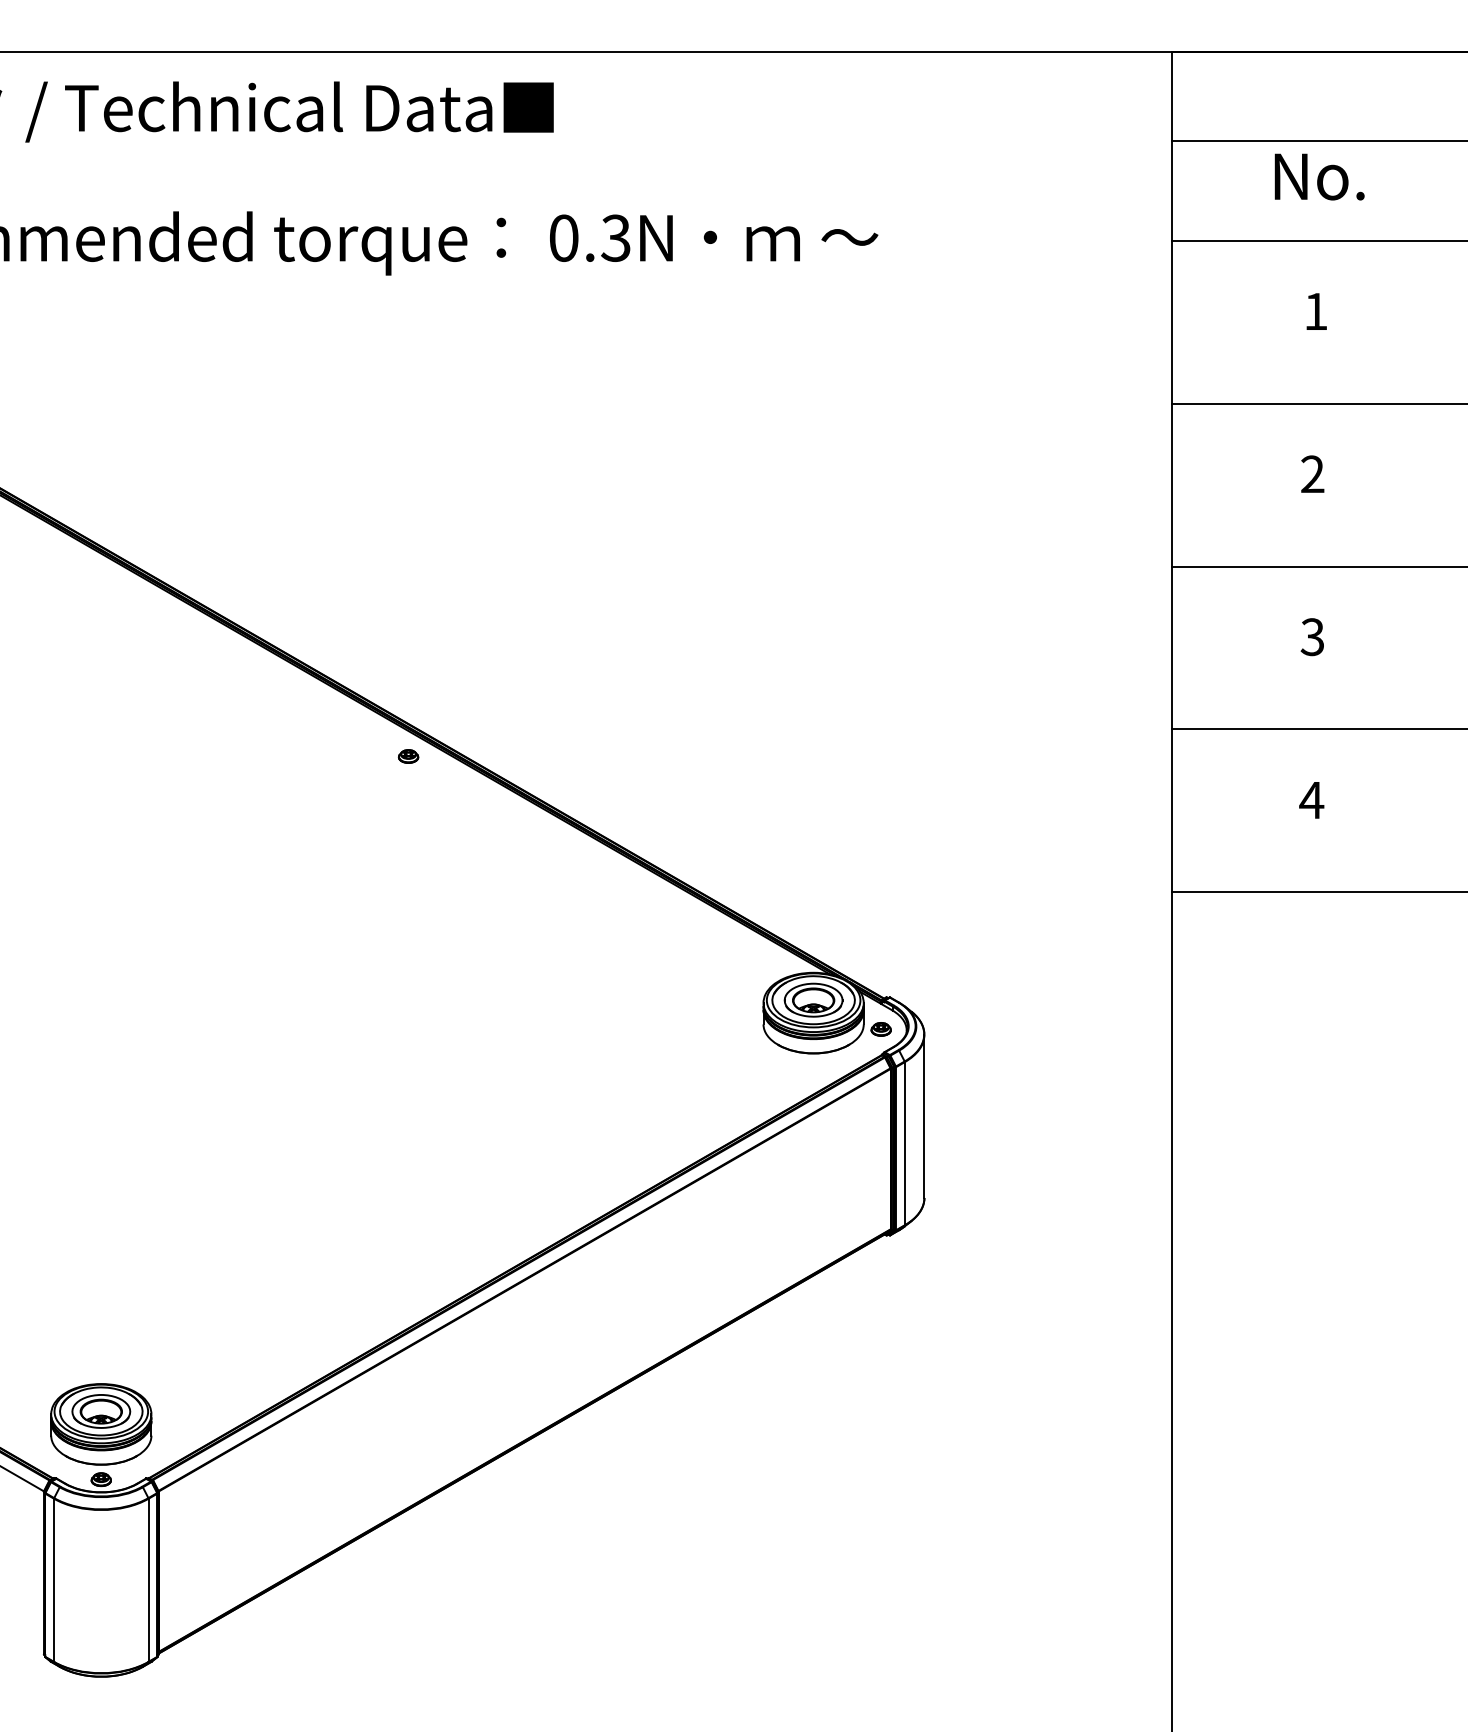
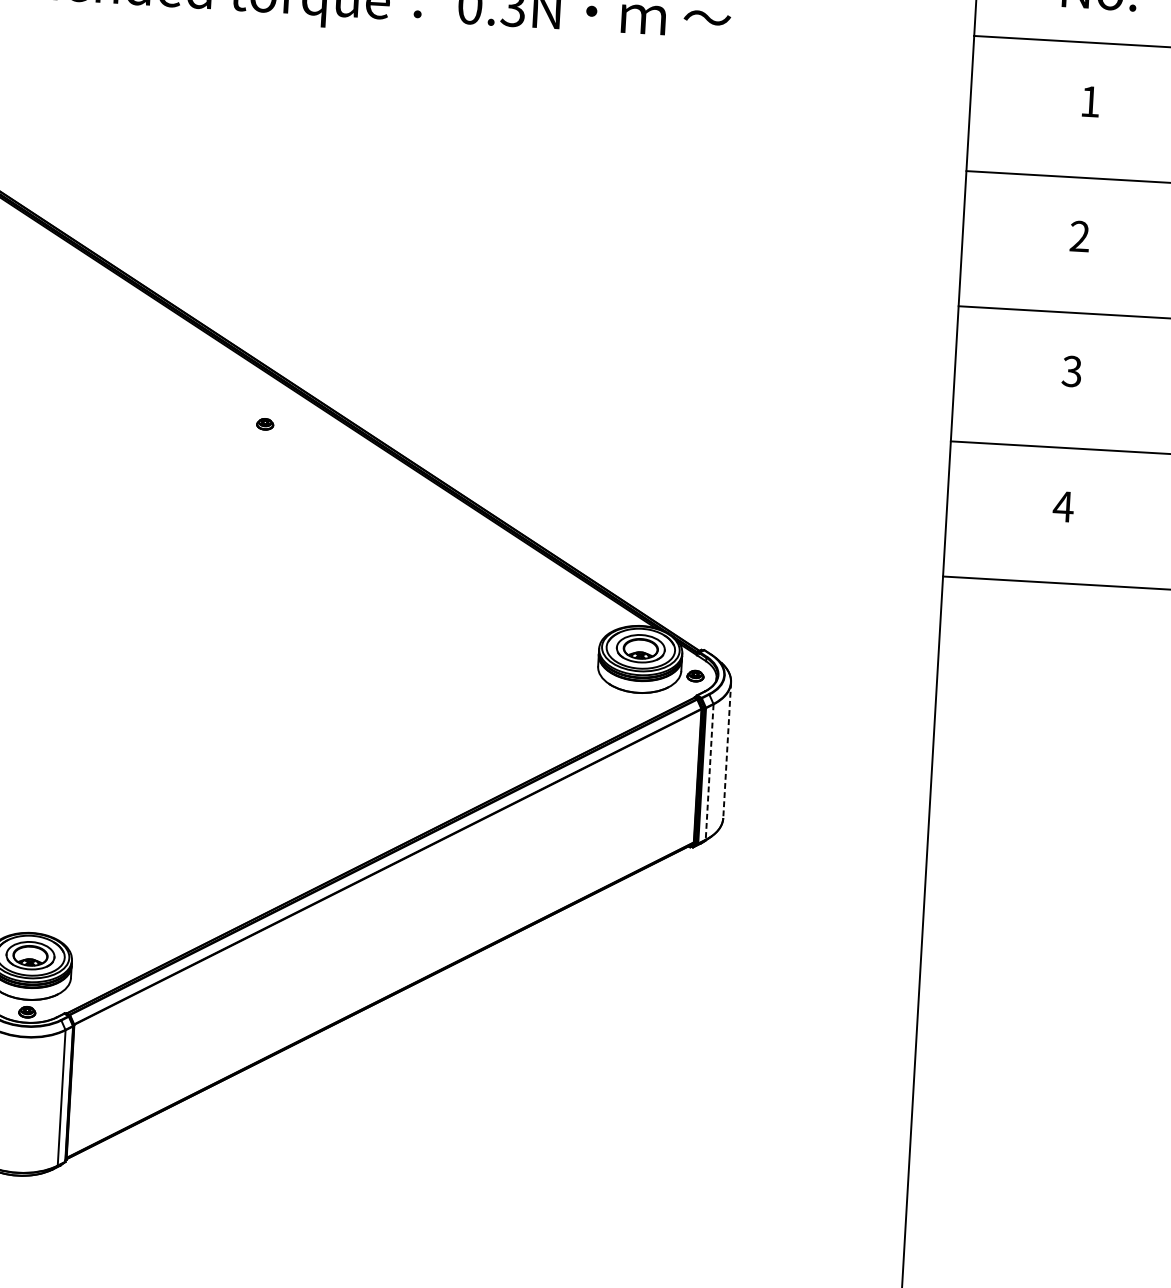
part: (408, 756) -> (265, 424), moved
line: (924, 1116) -> (727, 750), solid -> dashed
line: (904, 1143) -> (709, 771), solid -> dashed

